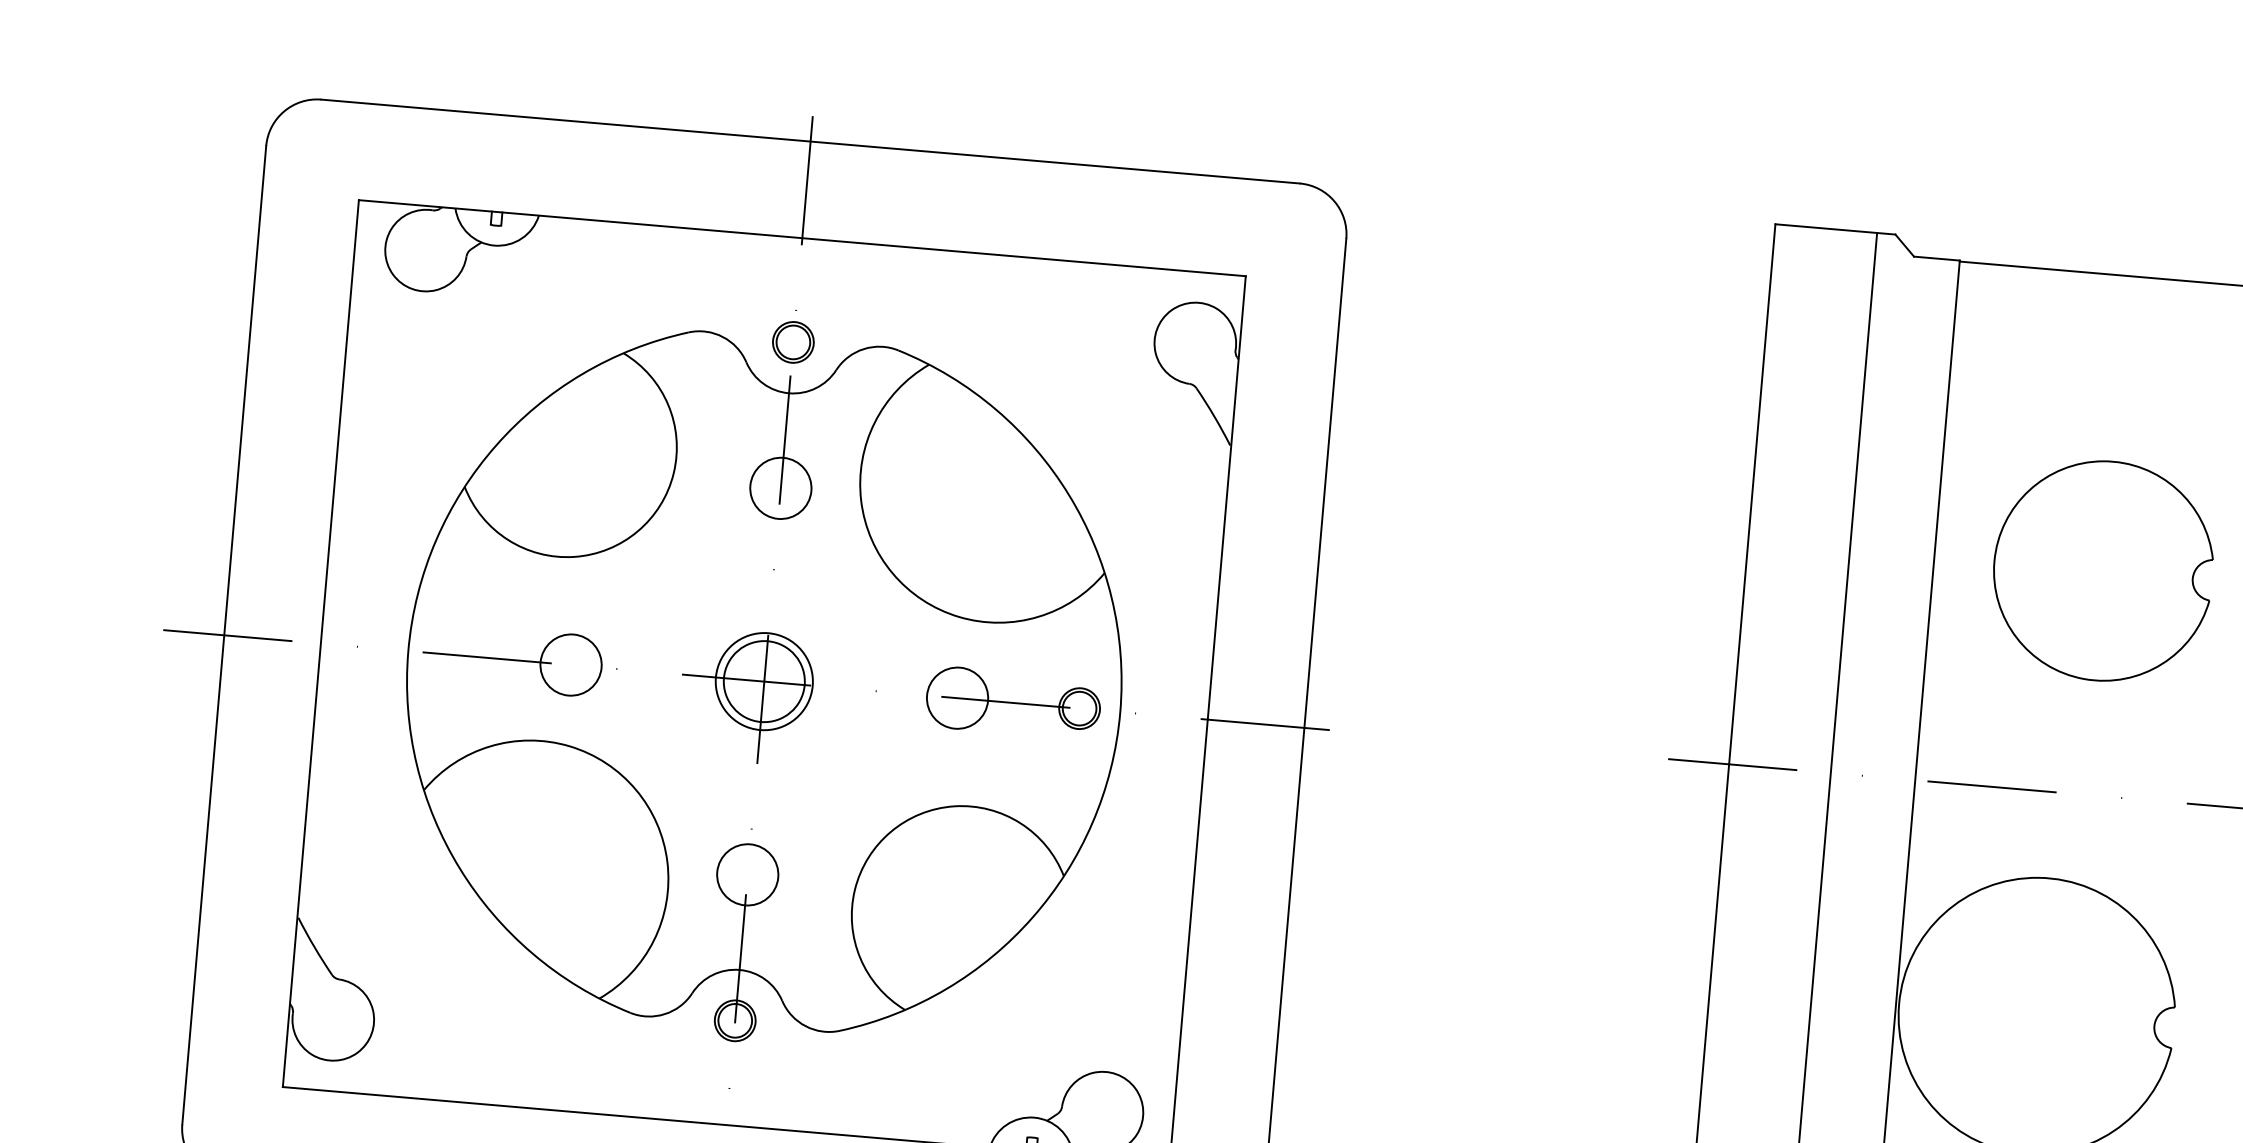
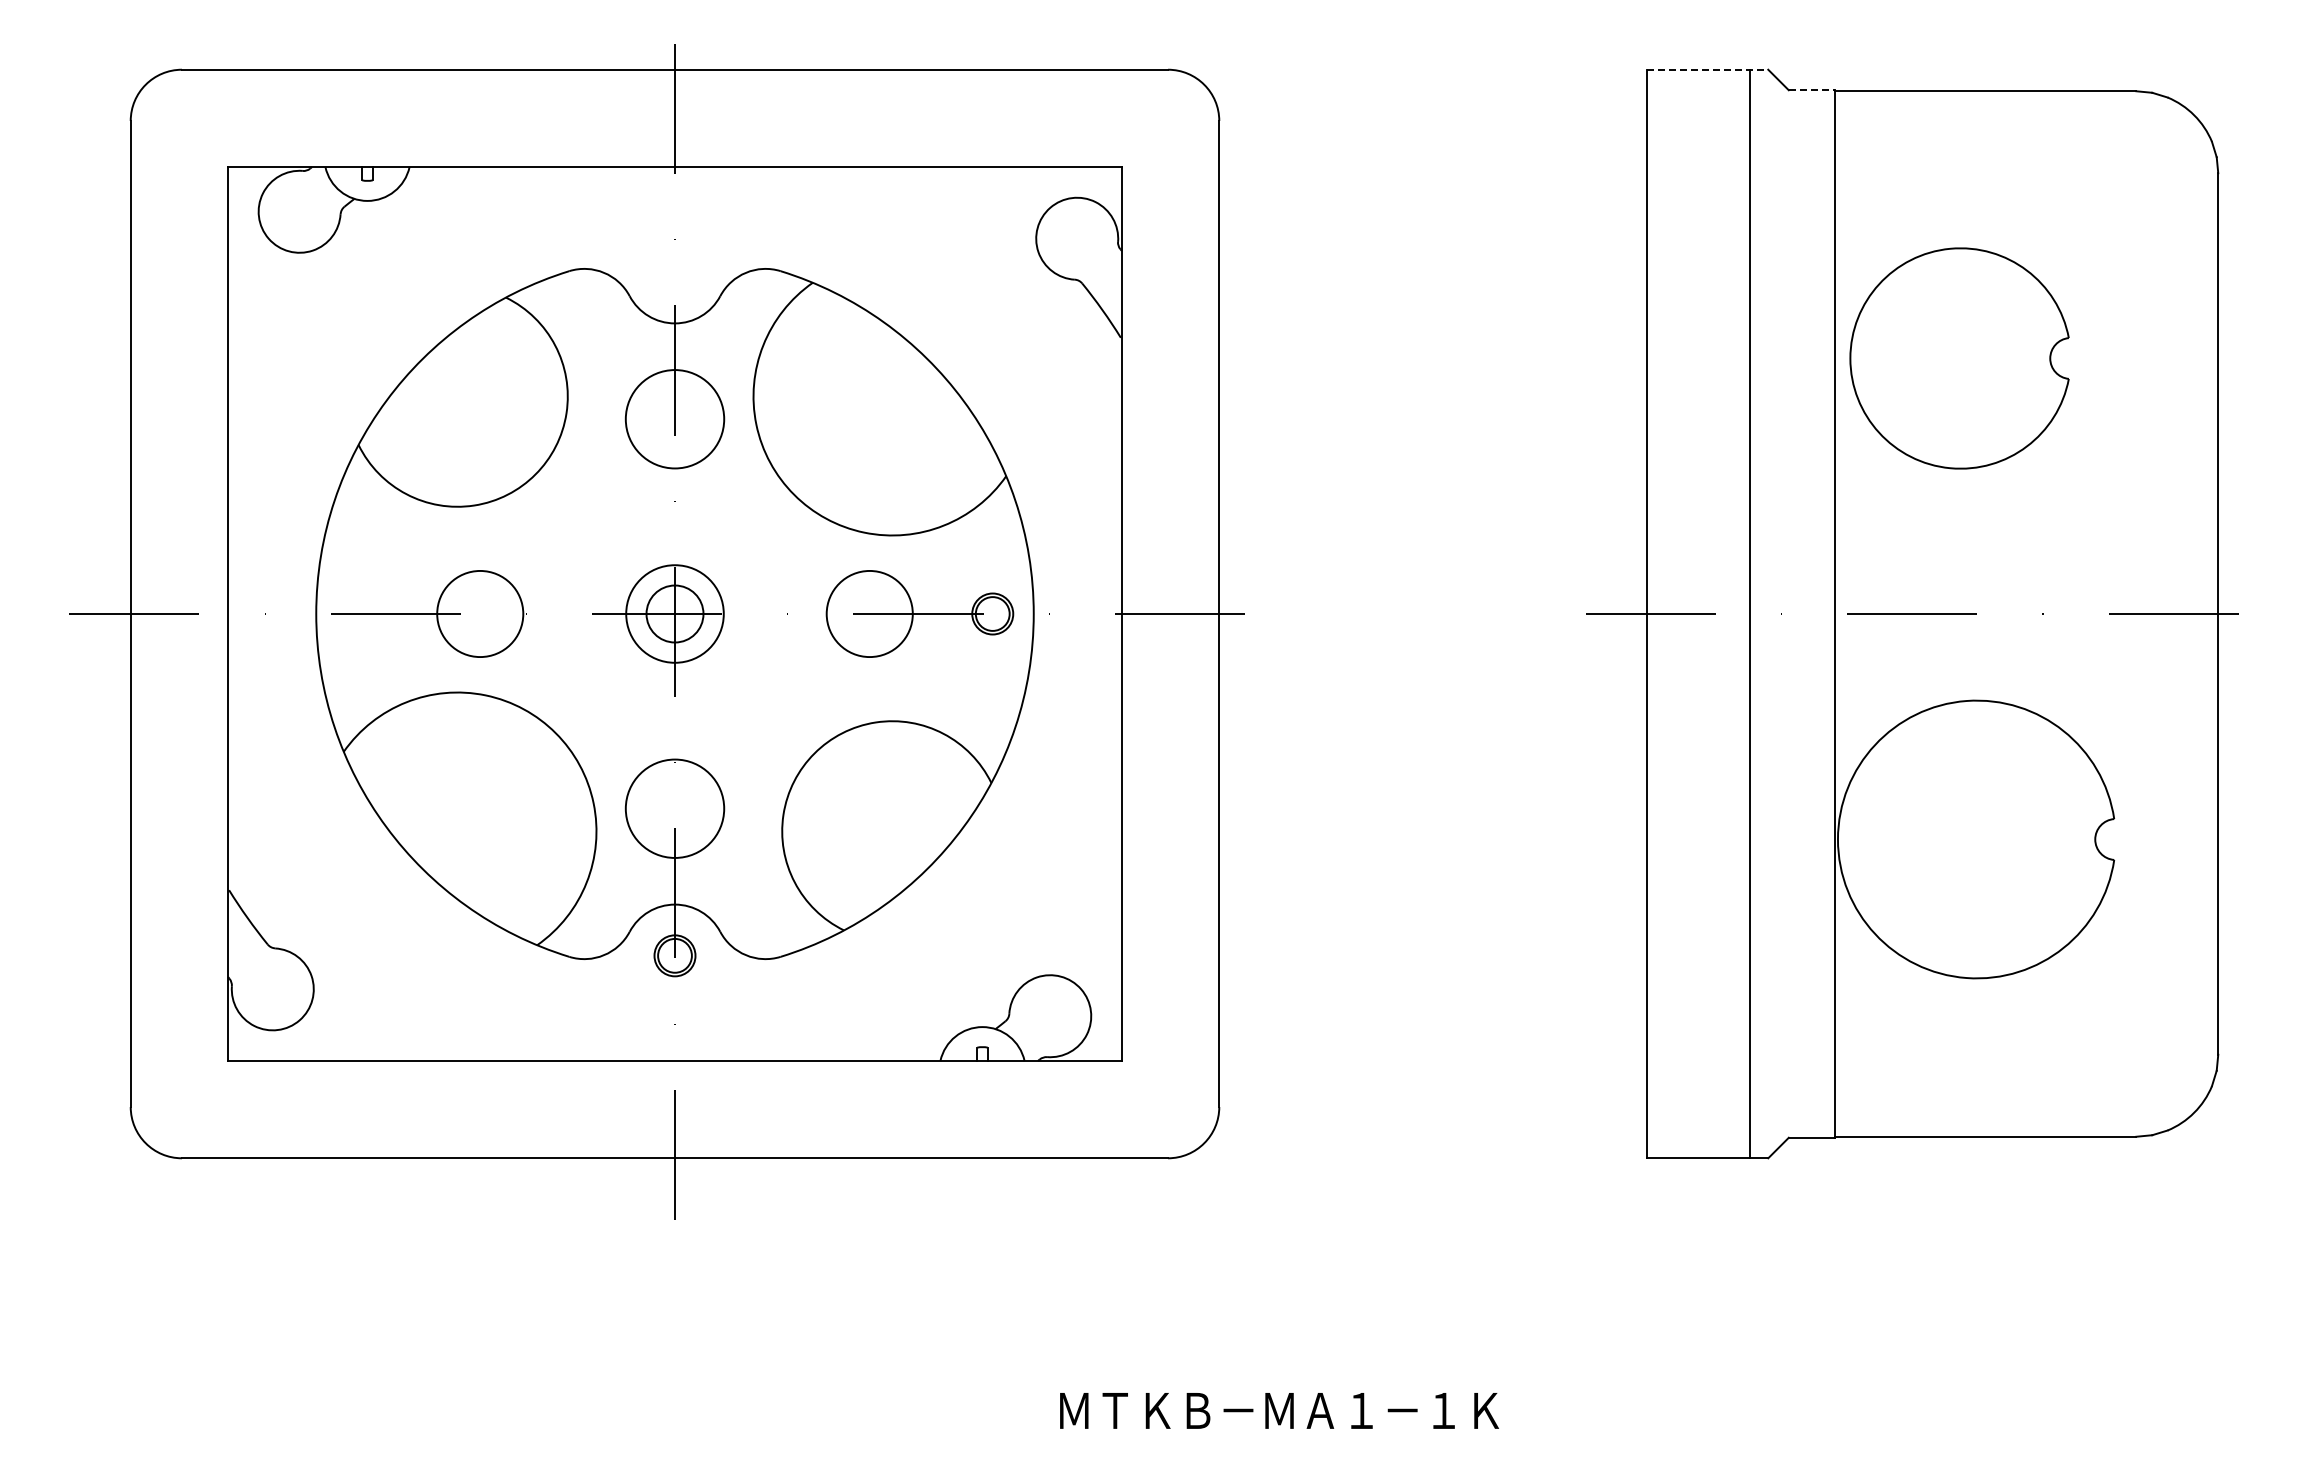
line: (1836, 229) -> (1708, 69), solid -> dashed
line: (1937, 258) -> (1812, 90), solid -> dashed
part: (792, 341) -> (674, 271), removed
circle: (780, 488) -> (674, 419), size x1.6
part: (2102, 570) -> (1959, 358), moved
circle: (571, 664) -> (480, 613), size x1.4
circle: (763, 681) -> (674, 613), size x0.7
circle: (957, 697) -> (869, 613), size x1.4
circle: (747, 874) -> (674, 808), size x1.6

